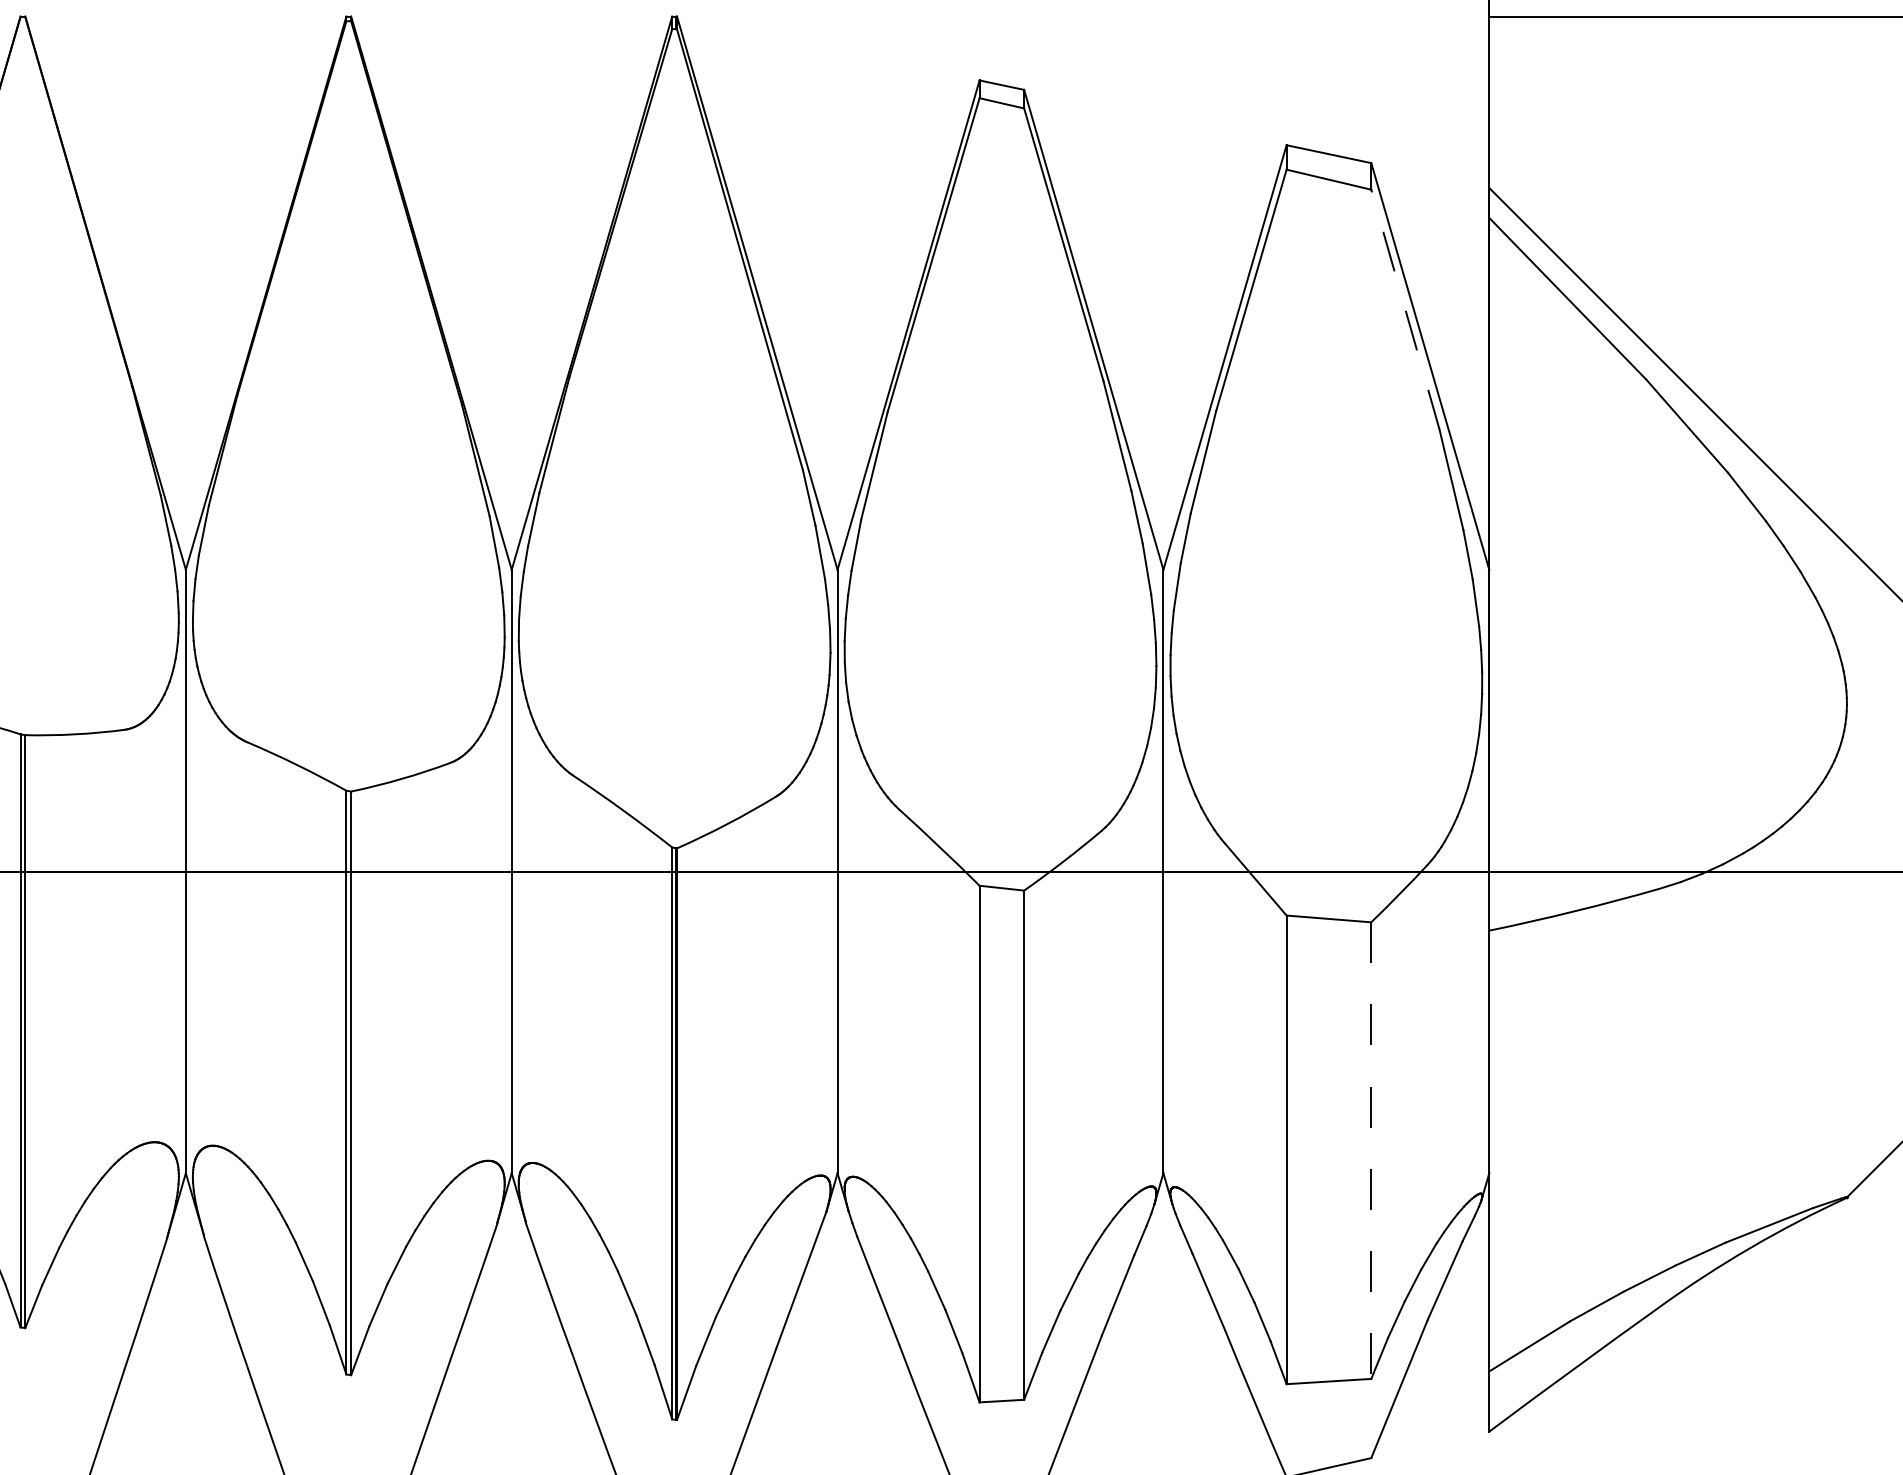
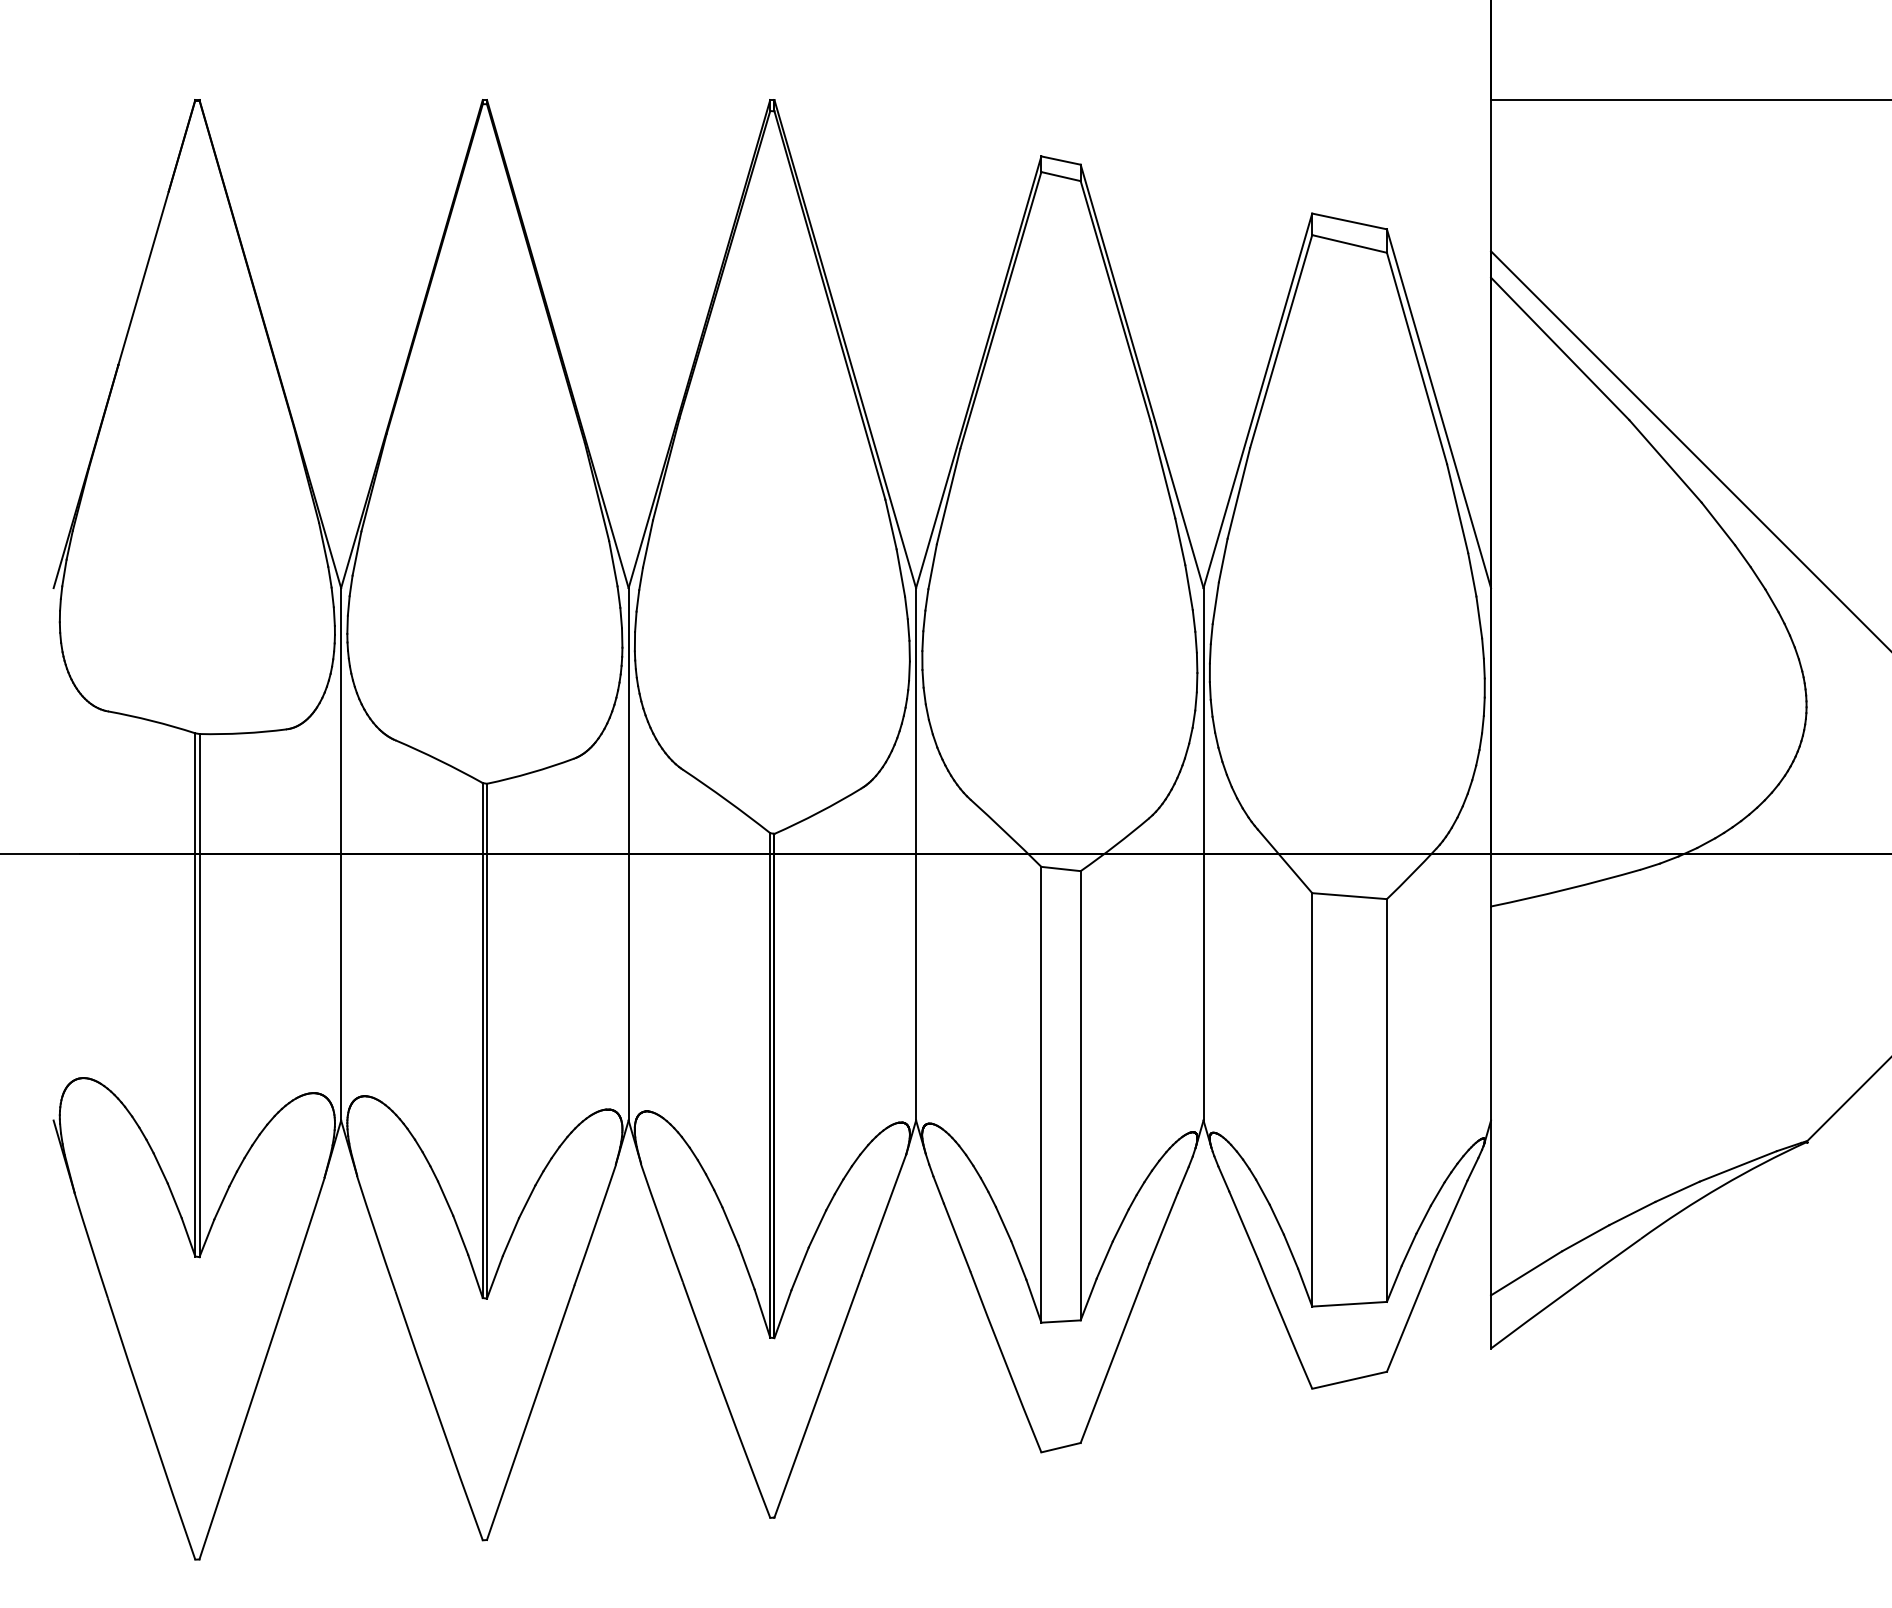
line: (1405, 309) -> (1417, 358), dashed -> solid
line: (1370, 1151) -> (1386, 1101), dashed -> solid

